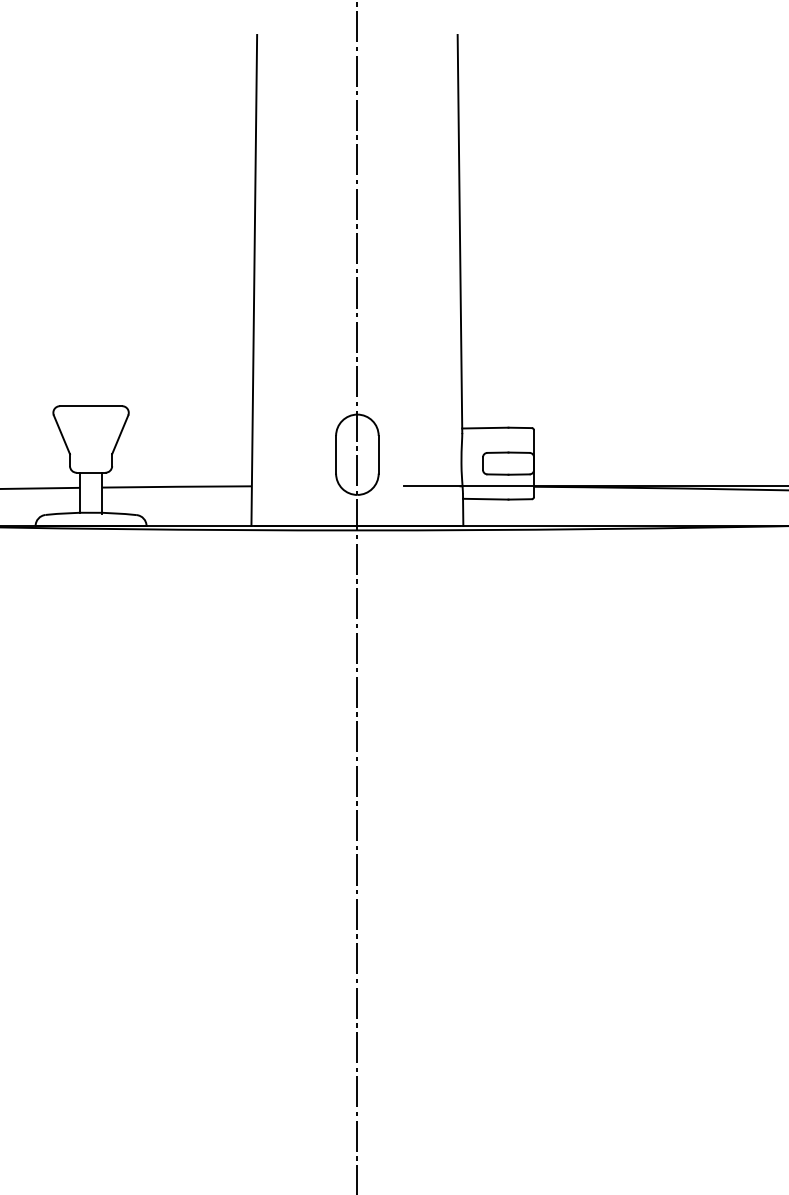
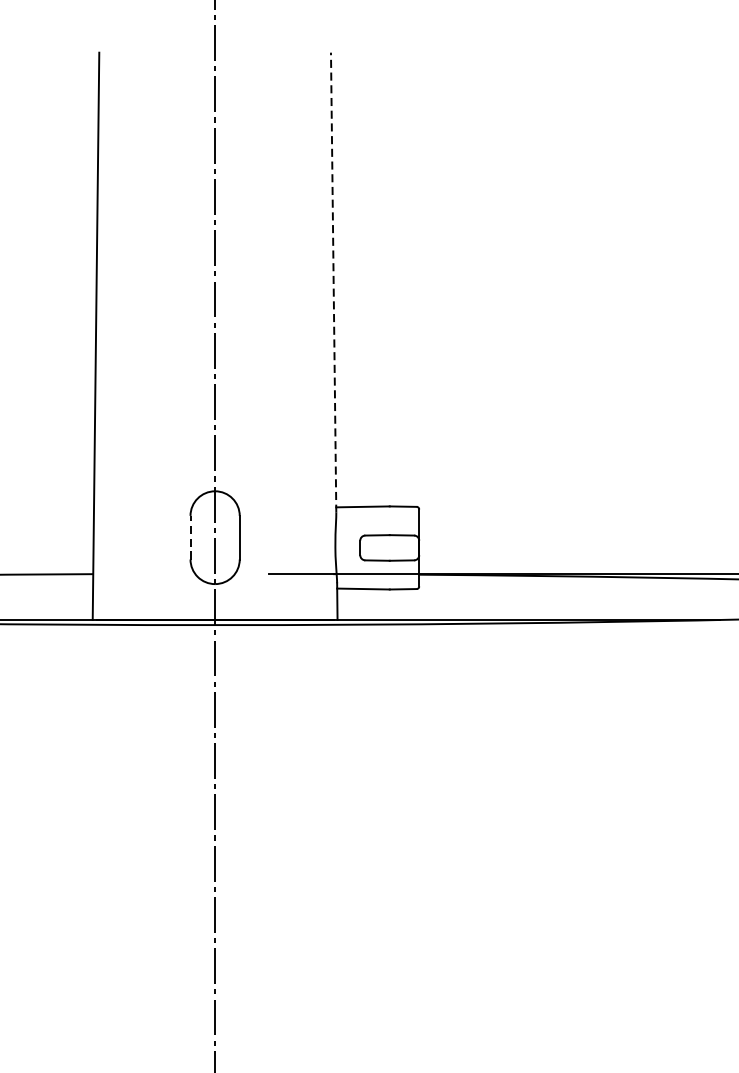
line: (459, 233) -> (333, 282), solid -> dashed
line: (336, 454) -> (190, 537), solid -> dashed

